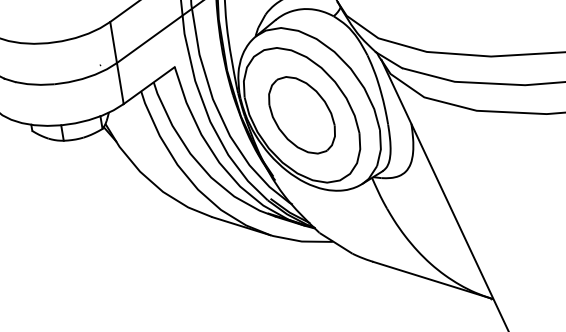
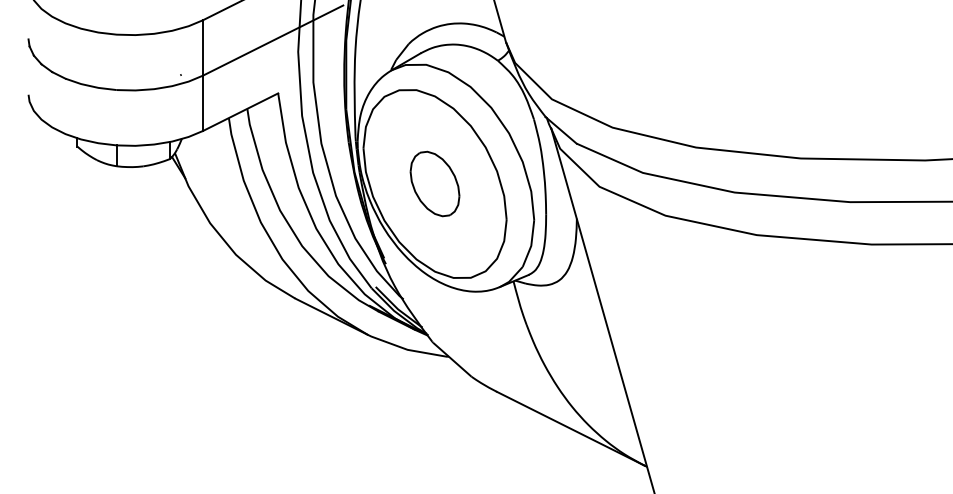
part: (301, 114) -> (434, 183), size x0.6

